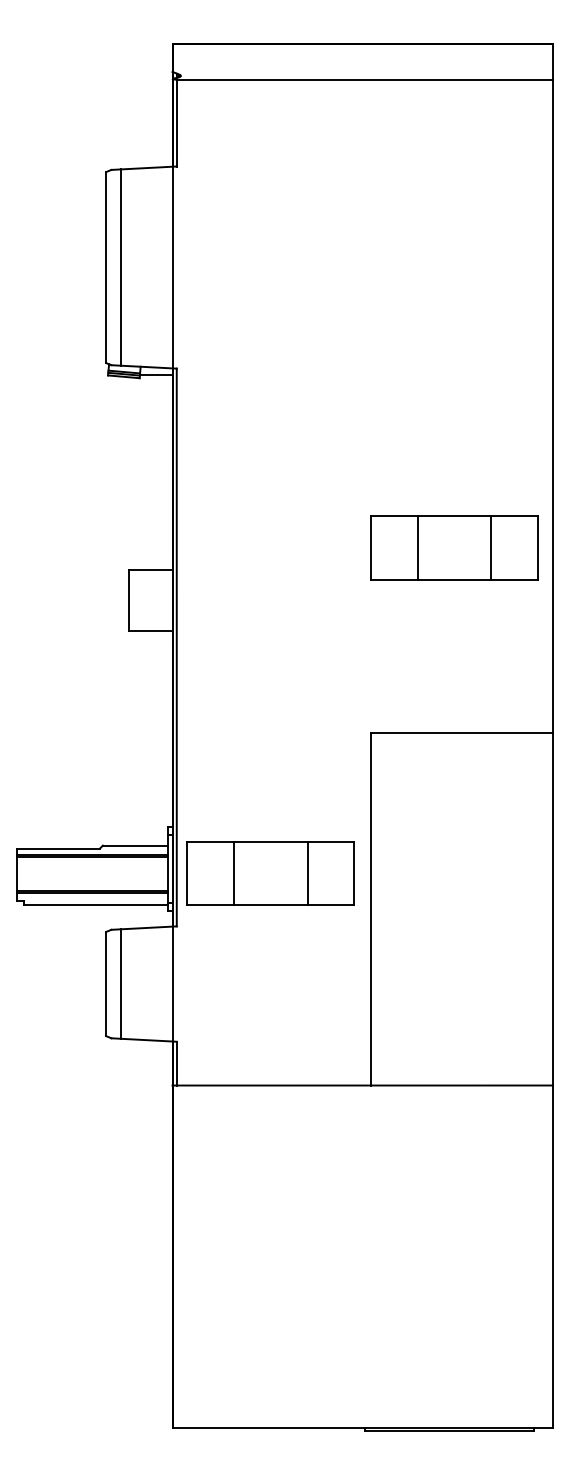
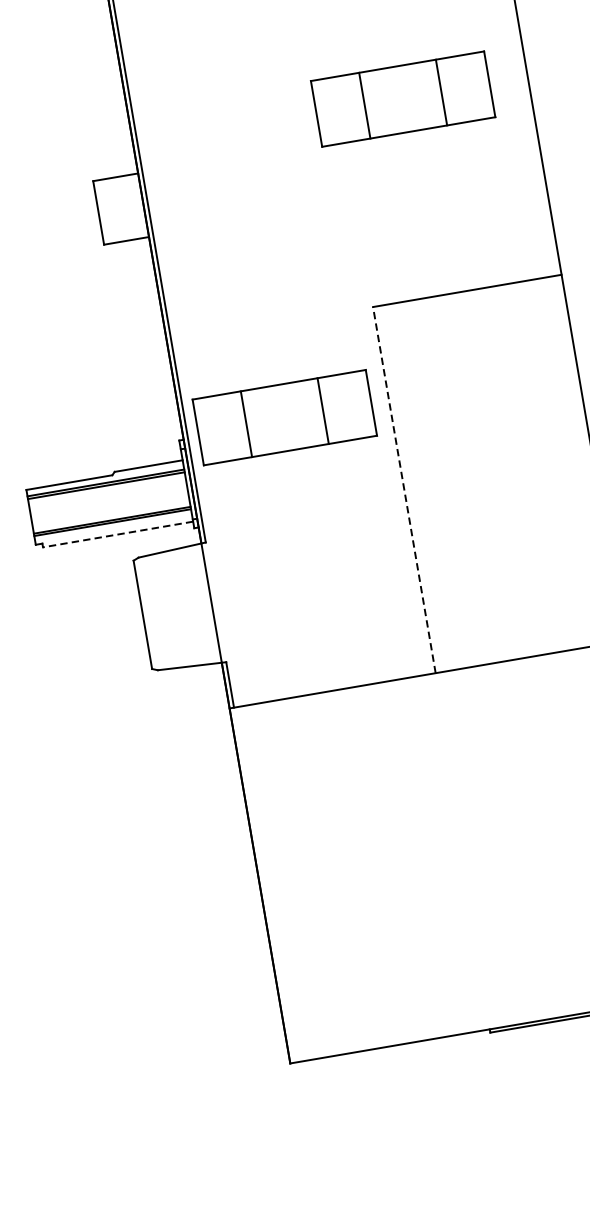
part: (454, 547) -> (403, 98), moved
part: (270, 873) -> (284, 418), moved
line: (95, 904) -> (117, 534), solid -> dashed
line: (371, 908) -> (404, 489), solid -> dashed
line: (121, 983) -> (158, 611), removed

